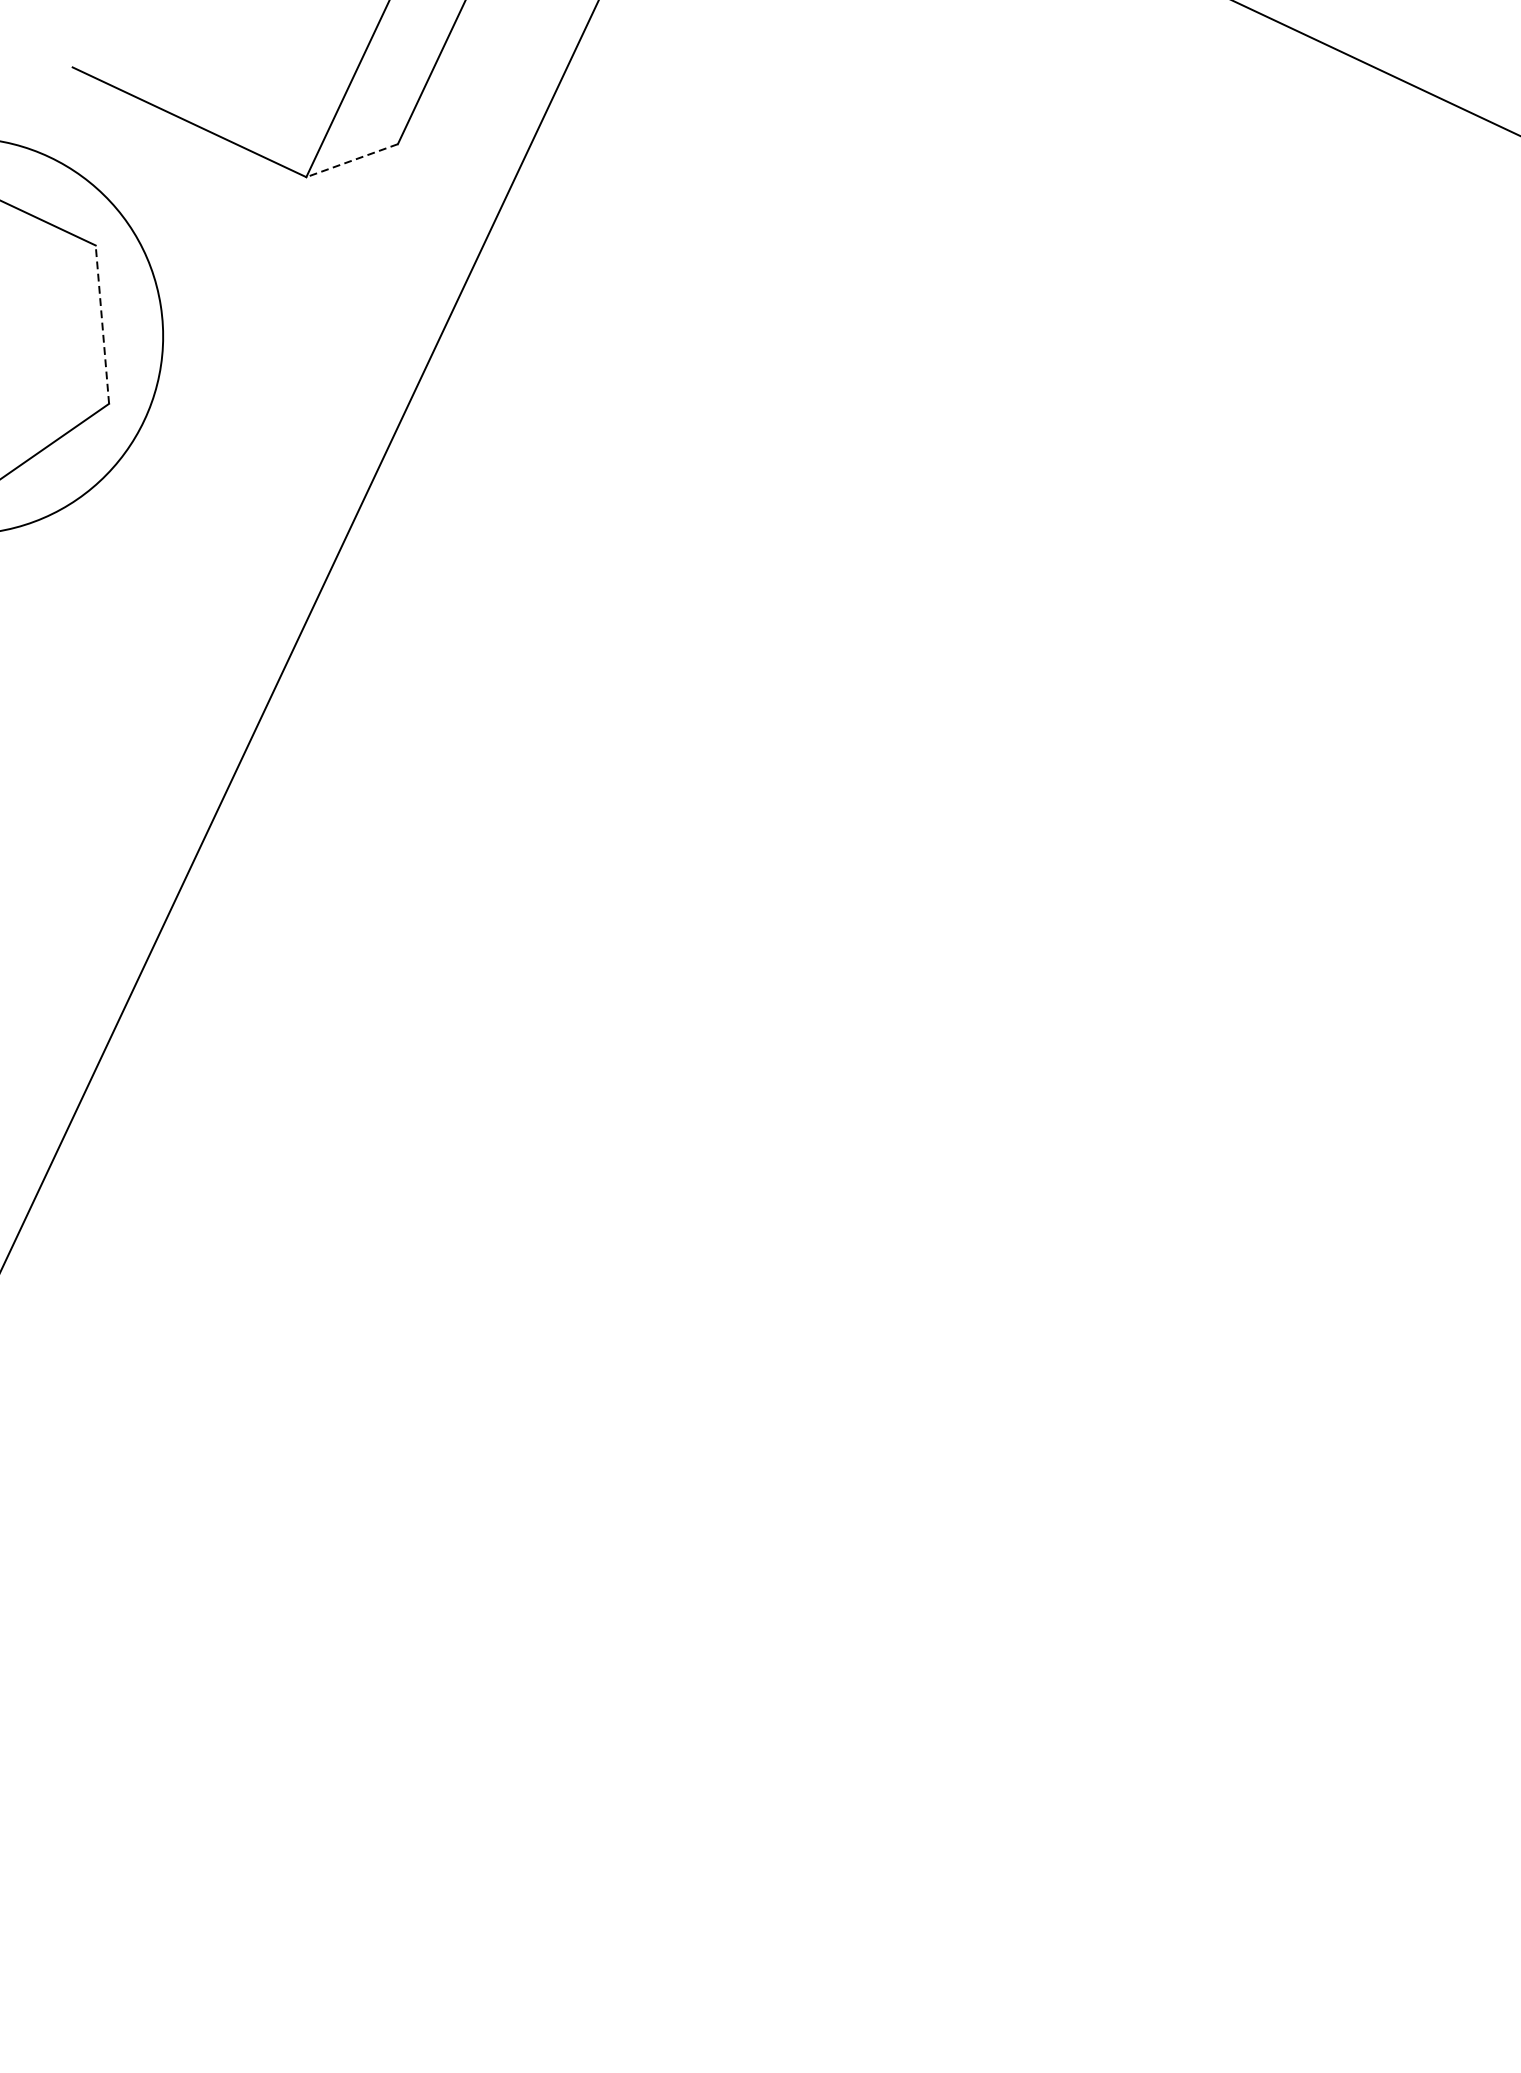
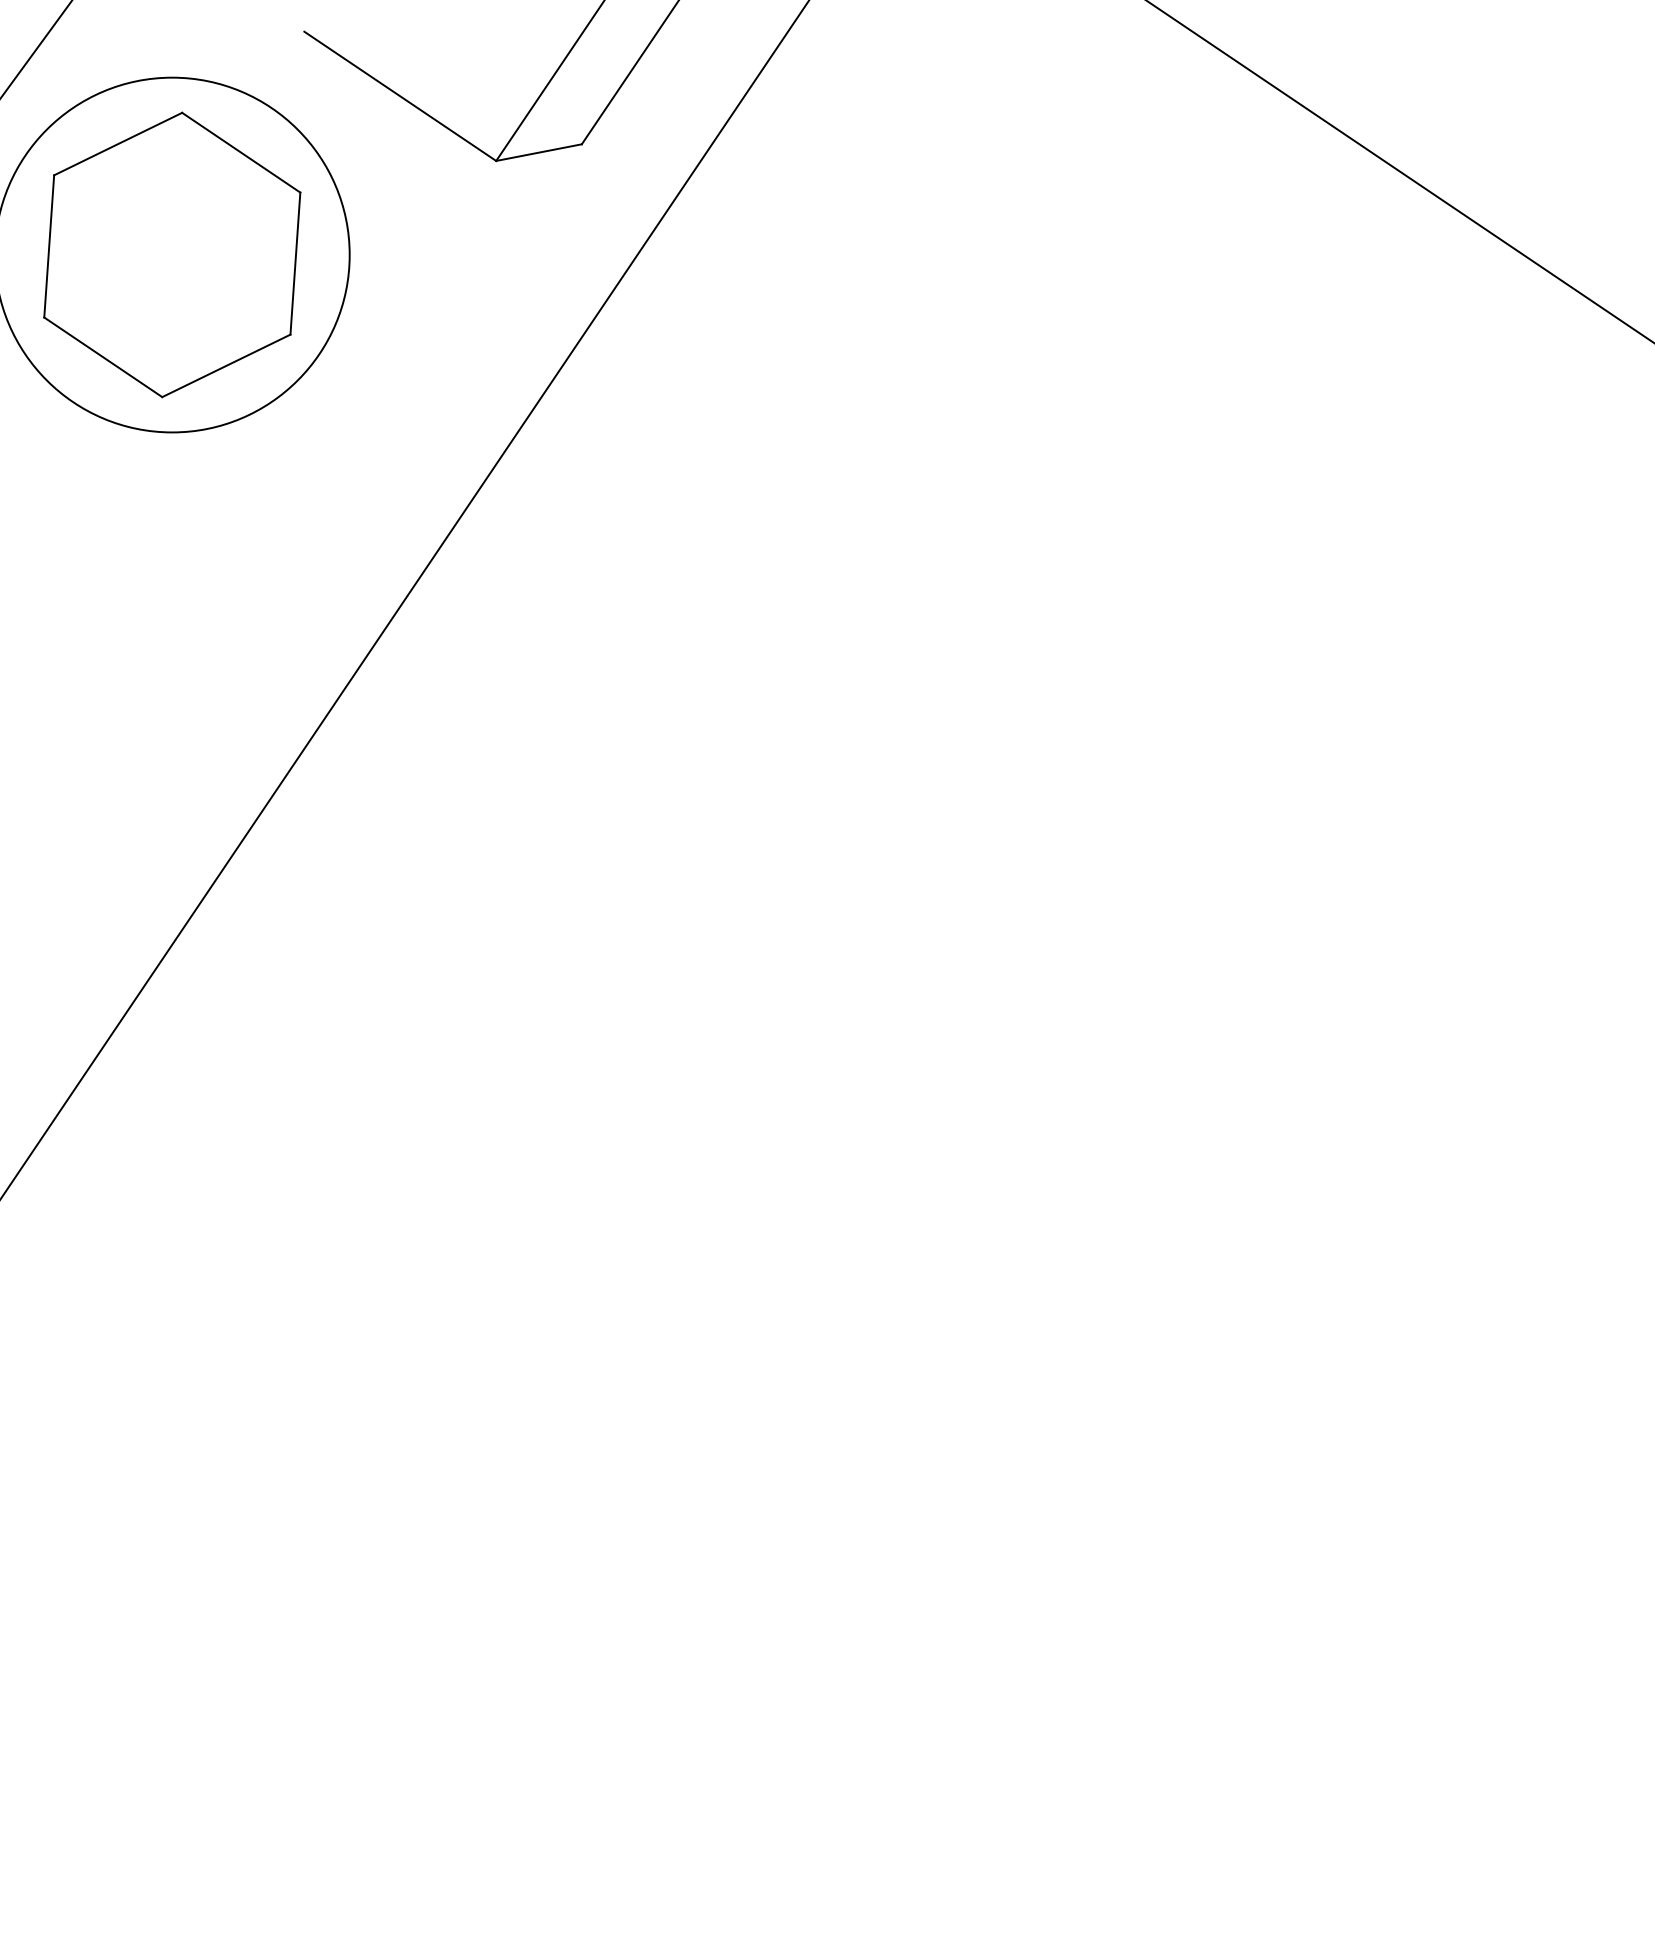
line: (352, 160) -> (539, 152), dashed -> solid
line: (102, 324) -> (295, 263), dashed -> solid

